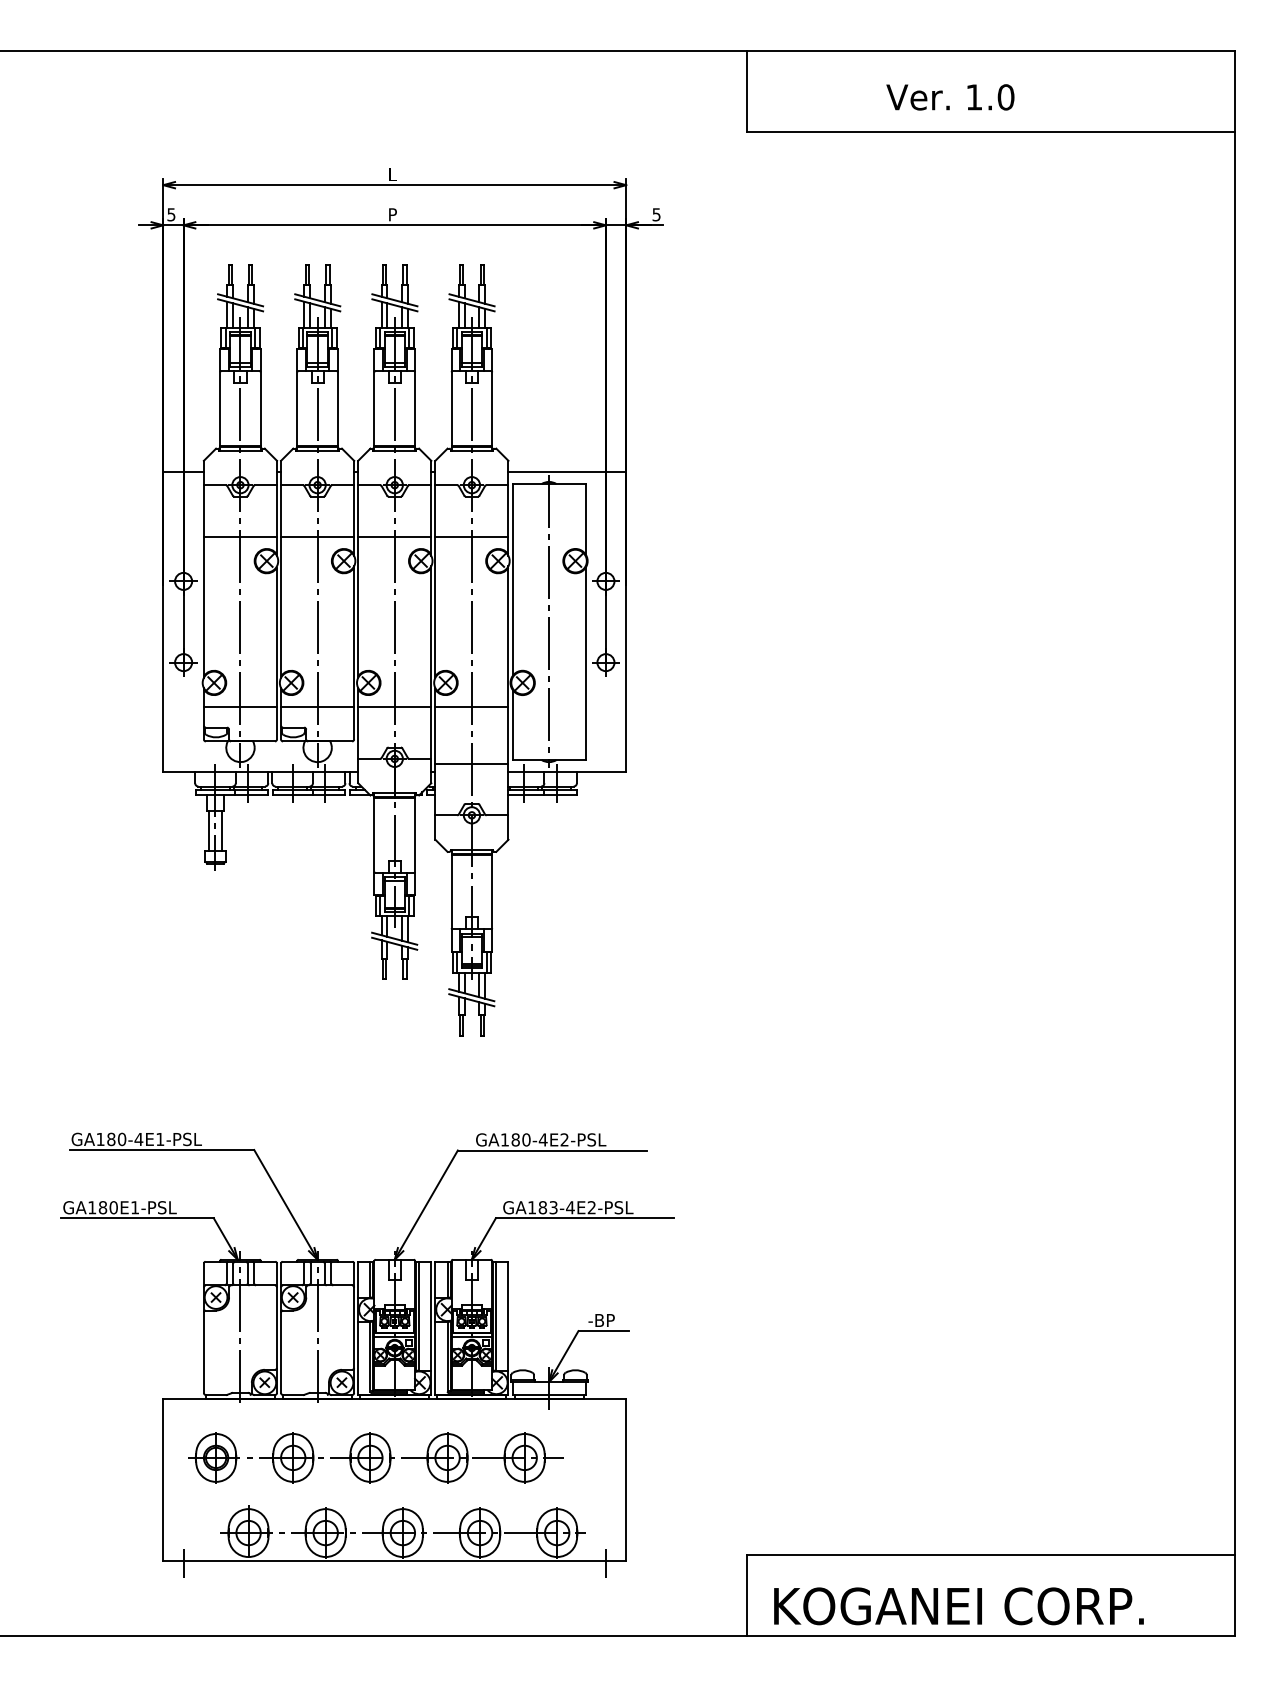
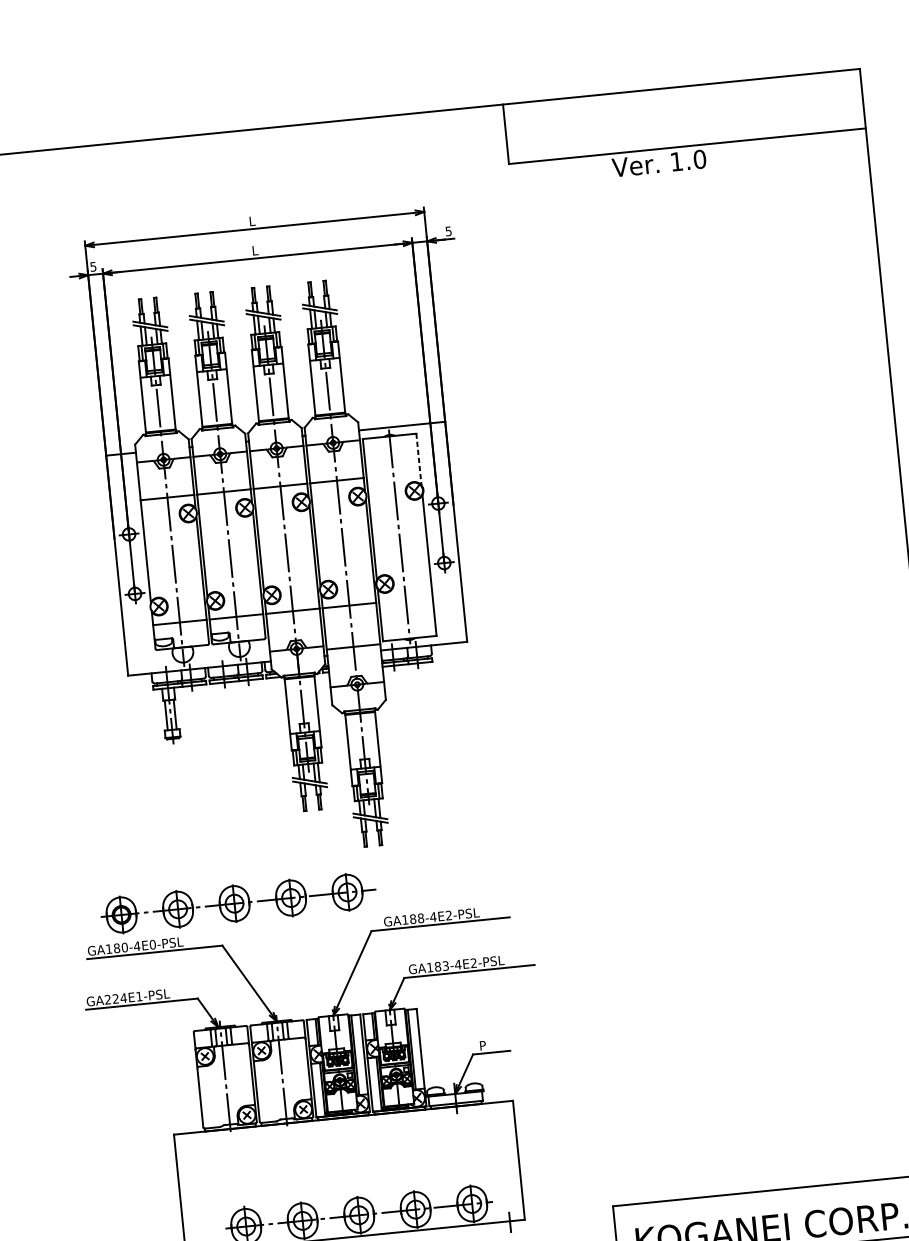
text: (950, 97) -> (659, 163), moved
text: (392, 214) -> (255, 250), P -> L
line: (585, 519) -> (418, 459), solid -> dashed
text: (160, 1139) -> (152, 944), GA180-4E1-PSL -> GA180-4E0-PSL
text: (526, 1139) -> (420, 918), GA180-4E2-PSL -> GA188-4E2-PSL
text: (103, 1207) -> (116, 998), GA180E1-PSL -> GA224E1-PSL
text: (601, 1320) -> (489, 1045), -BP -> P
part: (375, 1457) -> (238, 903), moved

